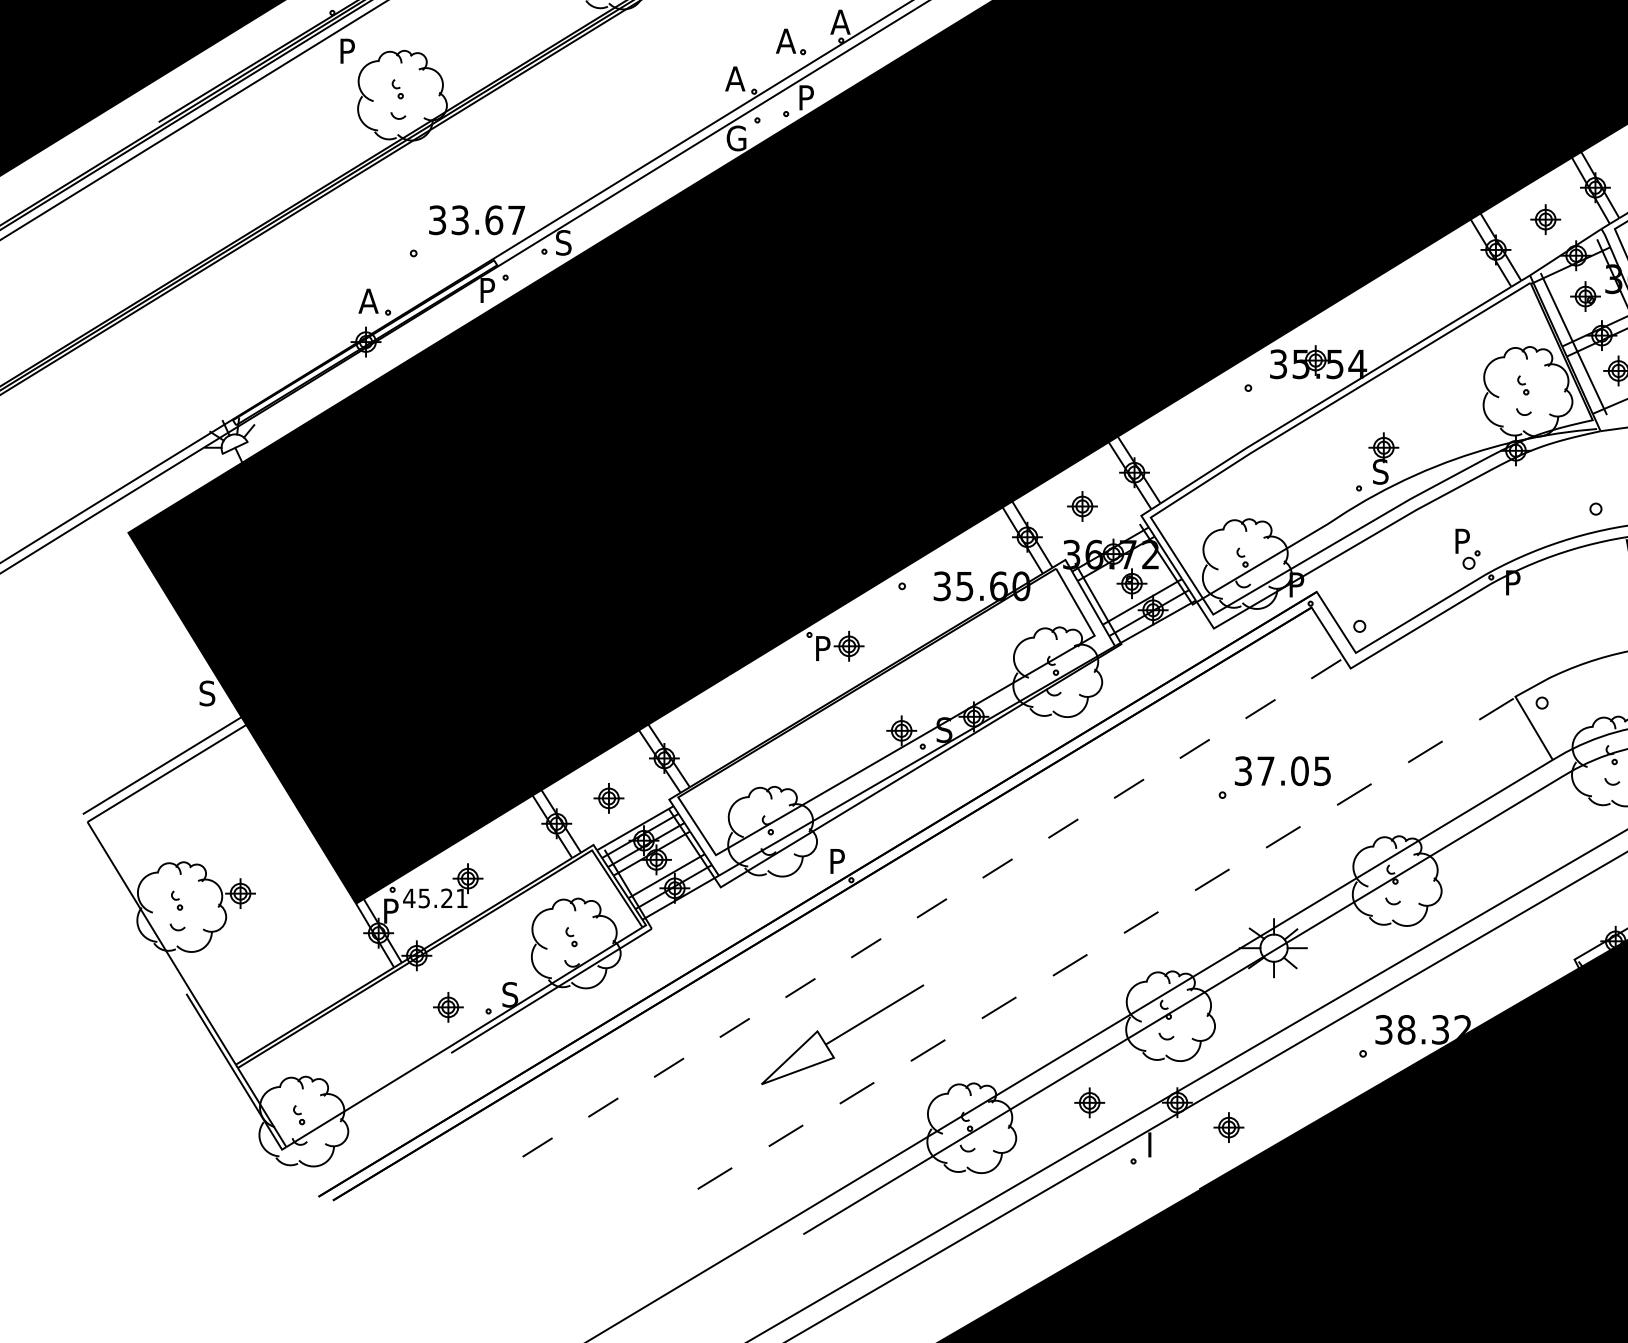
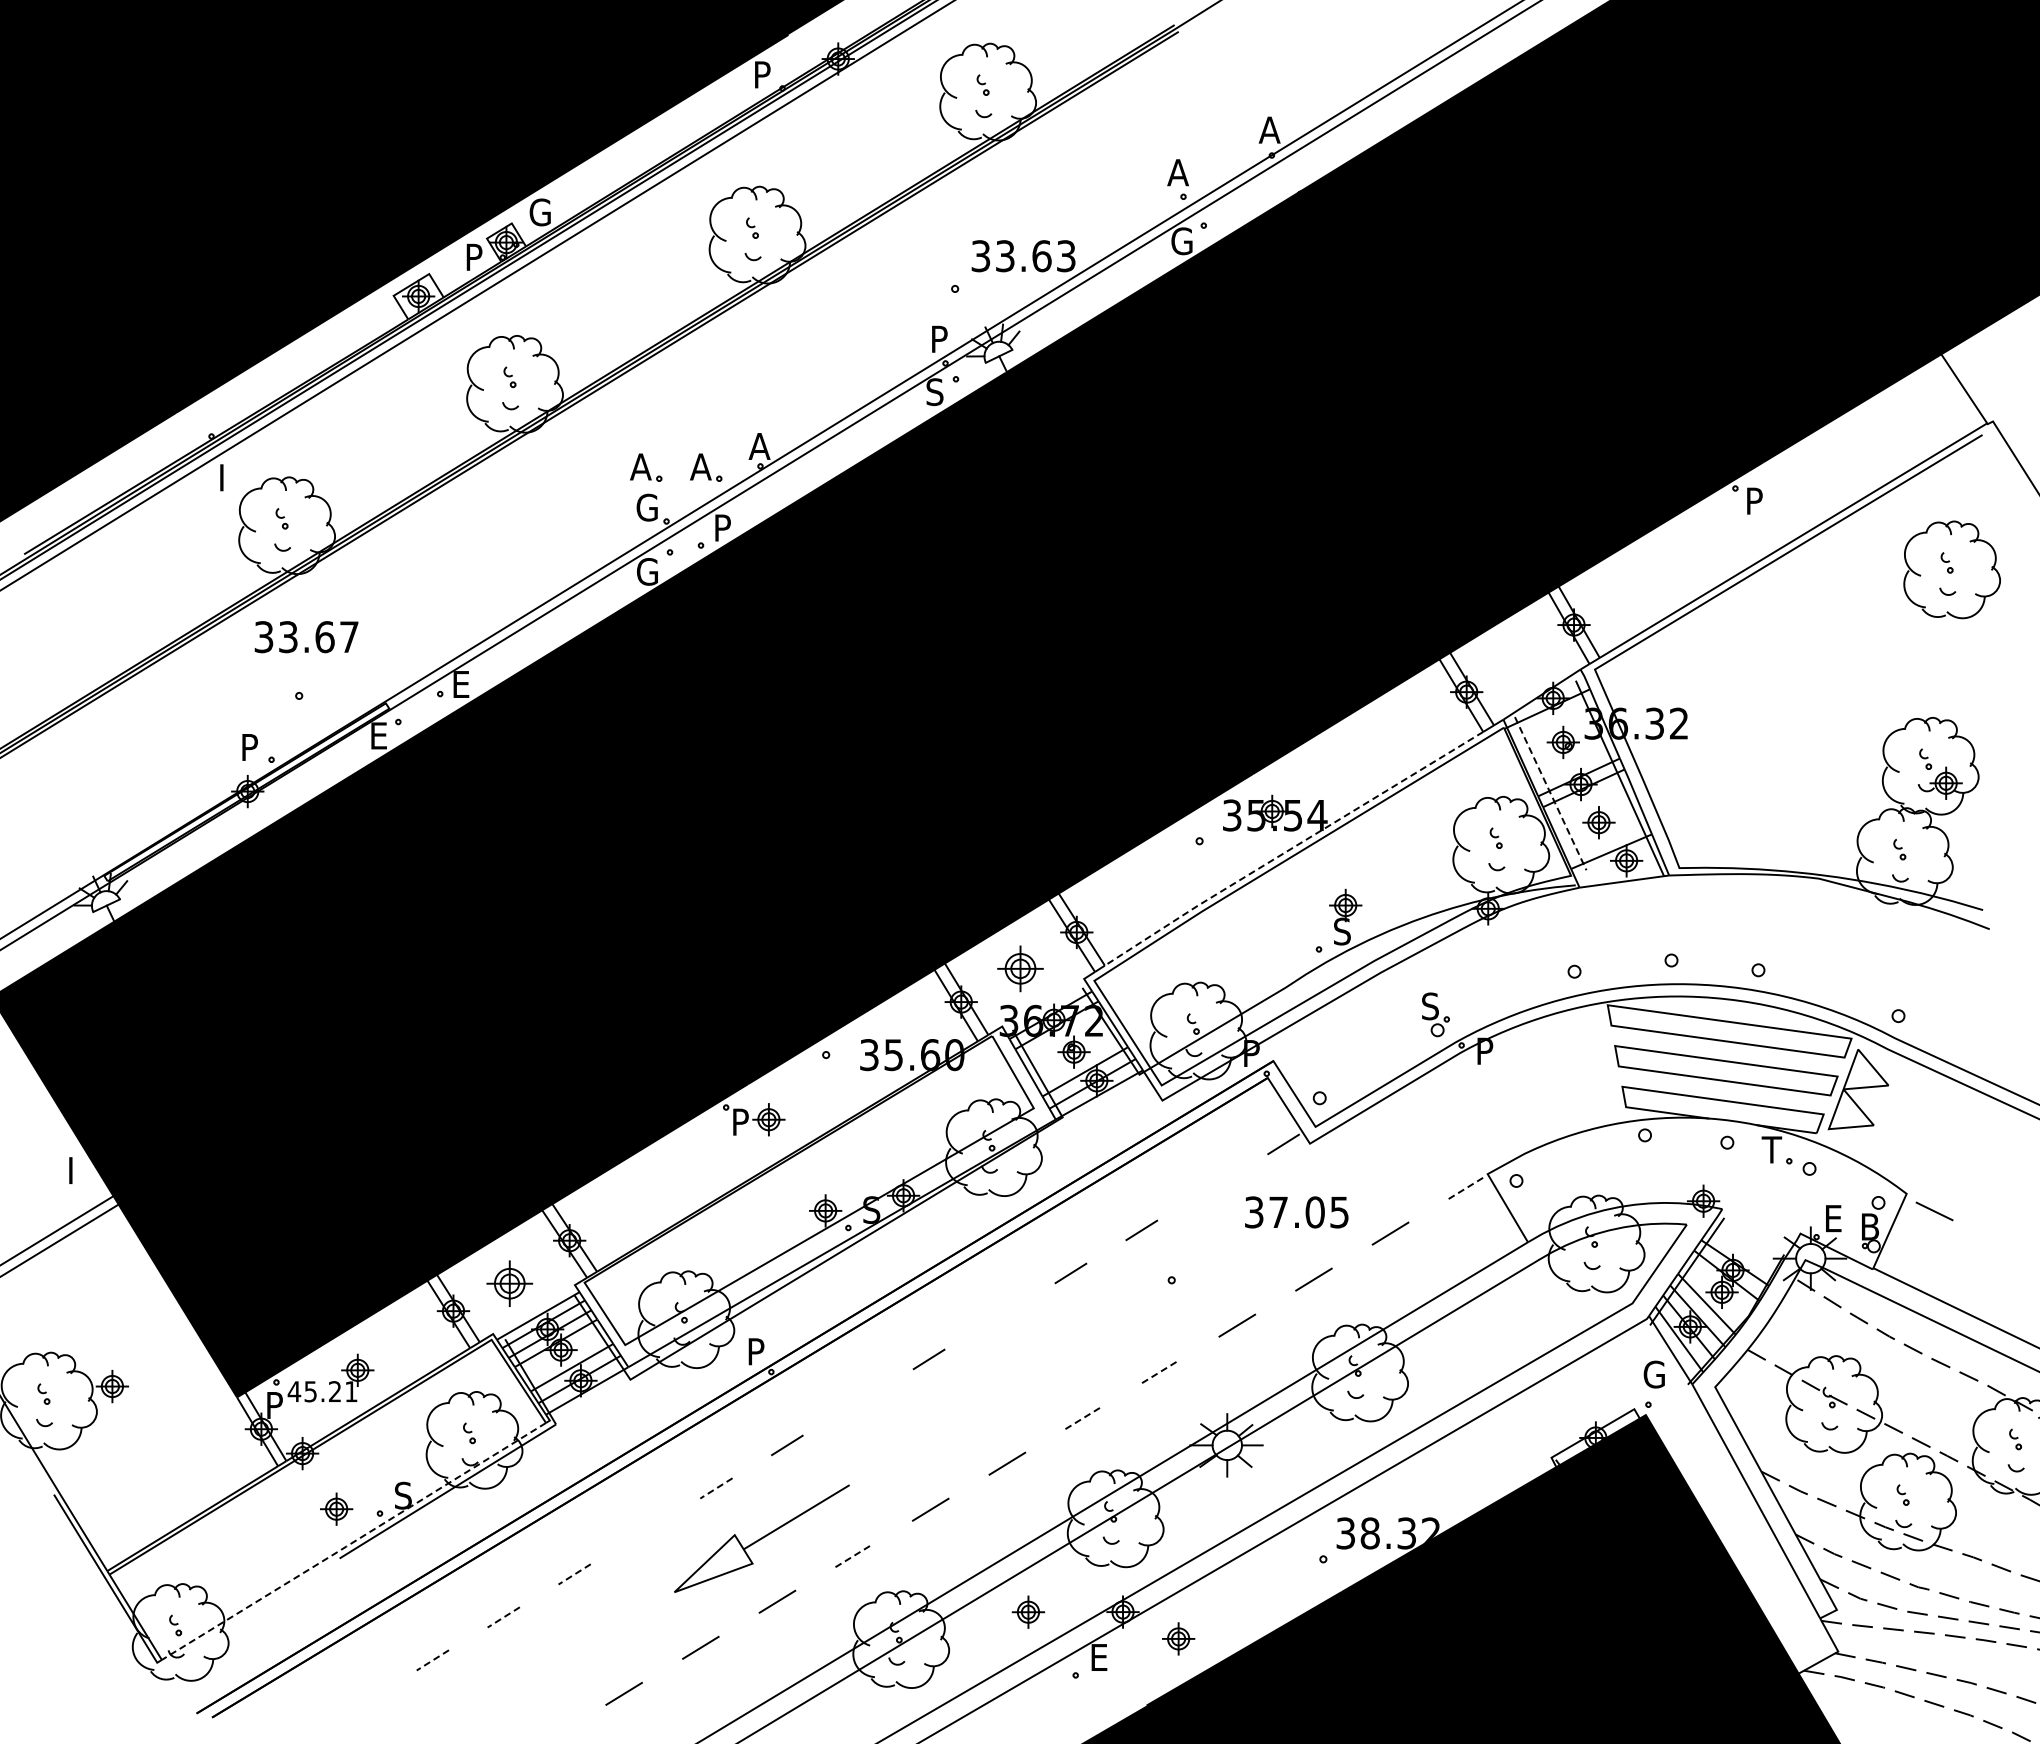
part: (735, 41) -> (646, 467), added
text: (349, 46) -> (229, 472), P -> I
text: (735, 78) -> (646, 507), A -> G
part: (1544, 218) -> (1519, 658), removed
text: (477, 220) -> (306, 637), moved
text: (563, 242) -> (460, 684), S -> E
text: (489, 290) -> (380, 735), P -> E
text: (368, 301) -> (250, 747), A -> P
line: (1573, 344) -> (1550, 794), solid -> dashed
line: (1334, 394) -> (1292, 848), solid -> dashed
part: (1082, 506) -> (1020, 968), size x1.4
text: (1462, 541) -> (1430, 1006), P -> S
text: (207, 693) -> (76, 1170), S -> I
line: (1260, 709) -> (1212, 1187), removed
line: (1496, 709) -> (1467, 1187), solid -> dashed
text: (1282, 771) -> (1296, 1212), moved
part: (608, 798) -> (509, 1283), size x1.4
line: (1062, 828) -> (999, 1316), removed
line: (1212, 879) -> (1160, 1371), solid -> dashed
line: (932, 908) -> (858, 1402), removed
line: (1141, 922) -> (1084, 1417), solid -> dashed
line: (800, 988) -> (716, 1488), solid -> dashed
line: (734, 1027) -> (645, 1530), removed
line: (464, 1038) -> (353, 1542), solid -> dashed
line: (928, 1050) -> (854, 1555), solid -> dashed
line: (668, 1067) -> (574, 1574), solid -> dashed
line: (603, 1107) -> (503, 1617), solid -> dashed
text: (1157, 1144) -> (1101, 1657), I -> E
line: (537, 1147) -> (432, 1660), solid -> dashed

